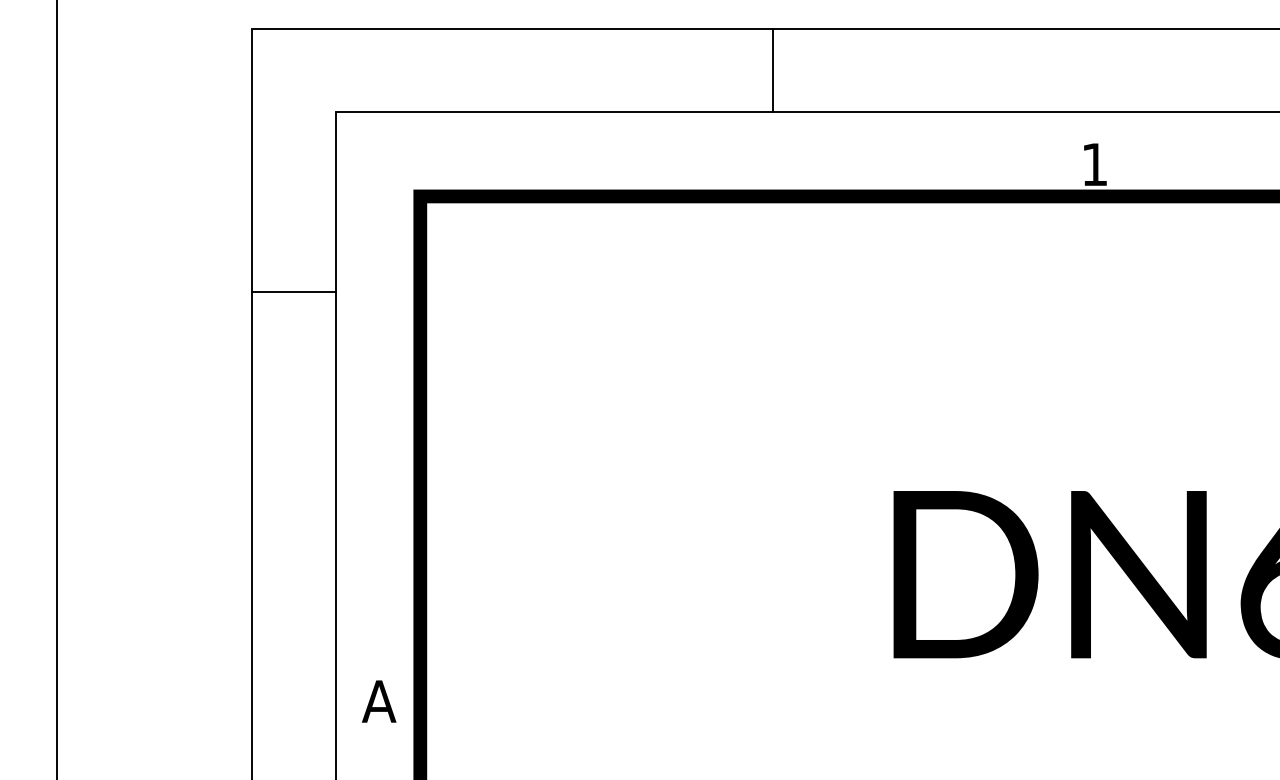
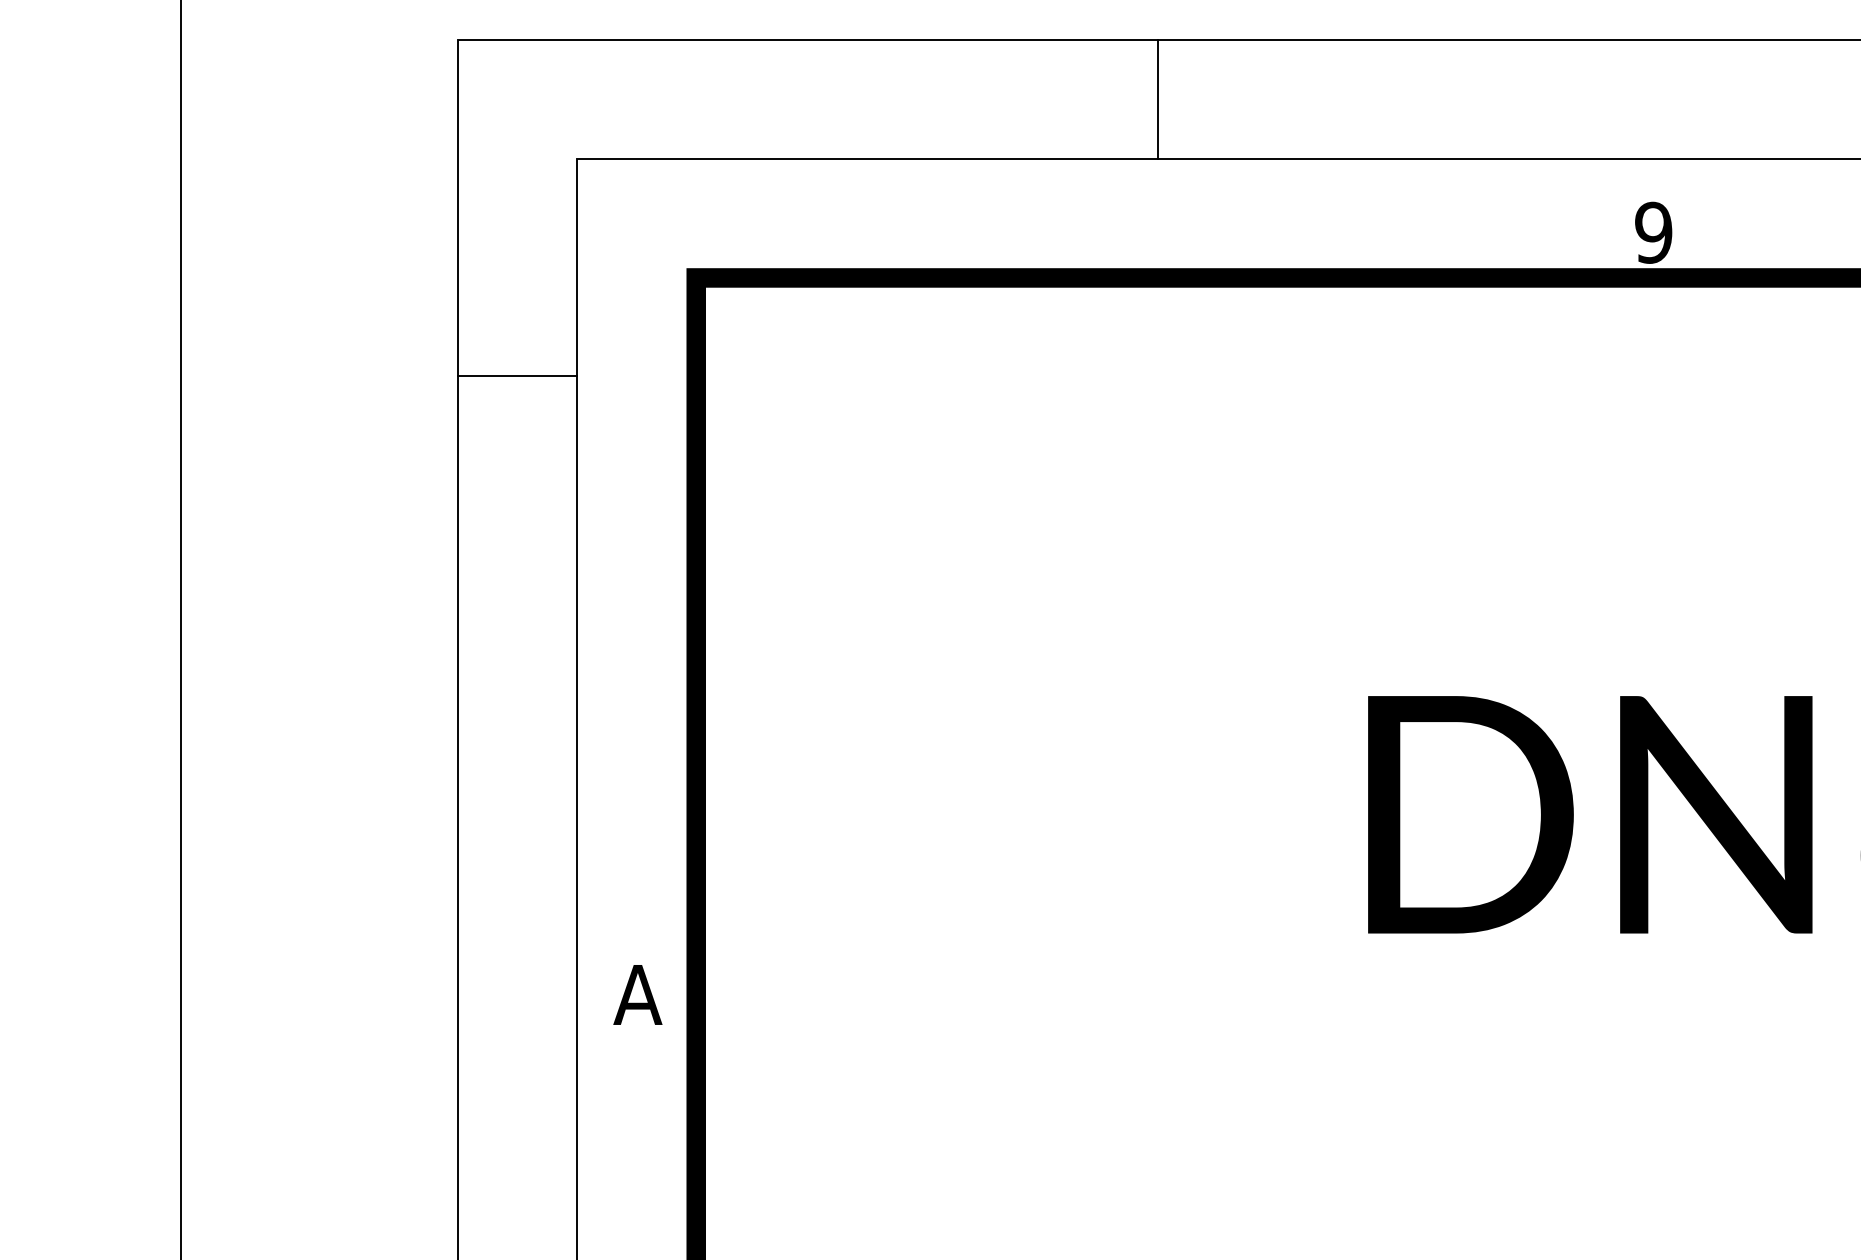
line: (772, 70) -> (1157, 98), moved
text: (1094, 164) -> (1653, 232), 1 -> 9
line: (294, 291) -> (517, 375), moved

